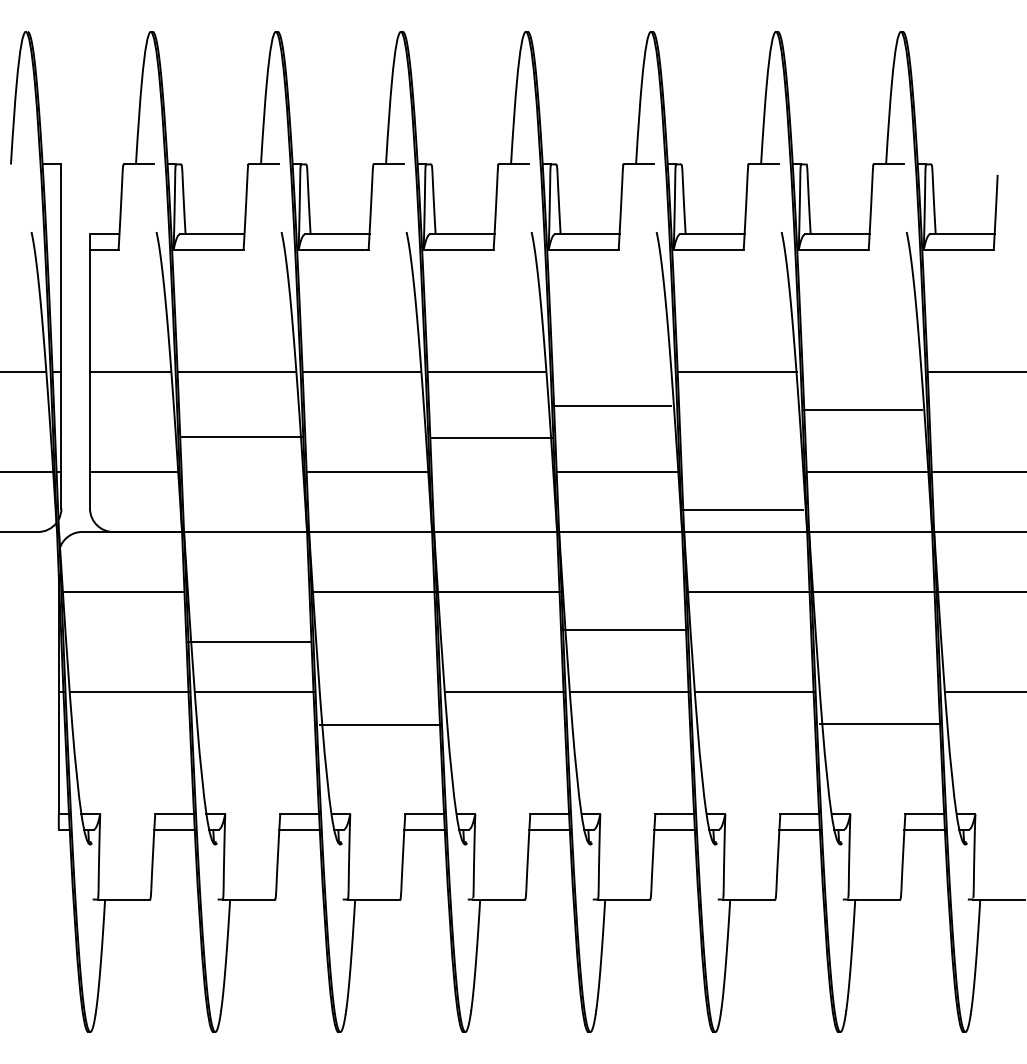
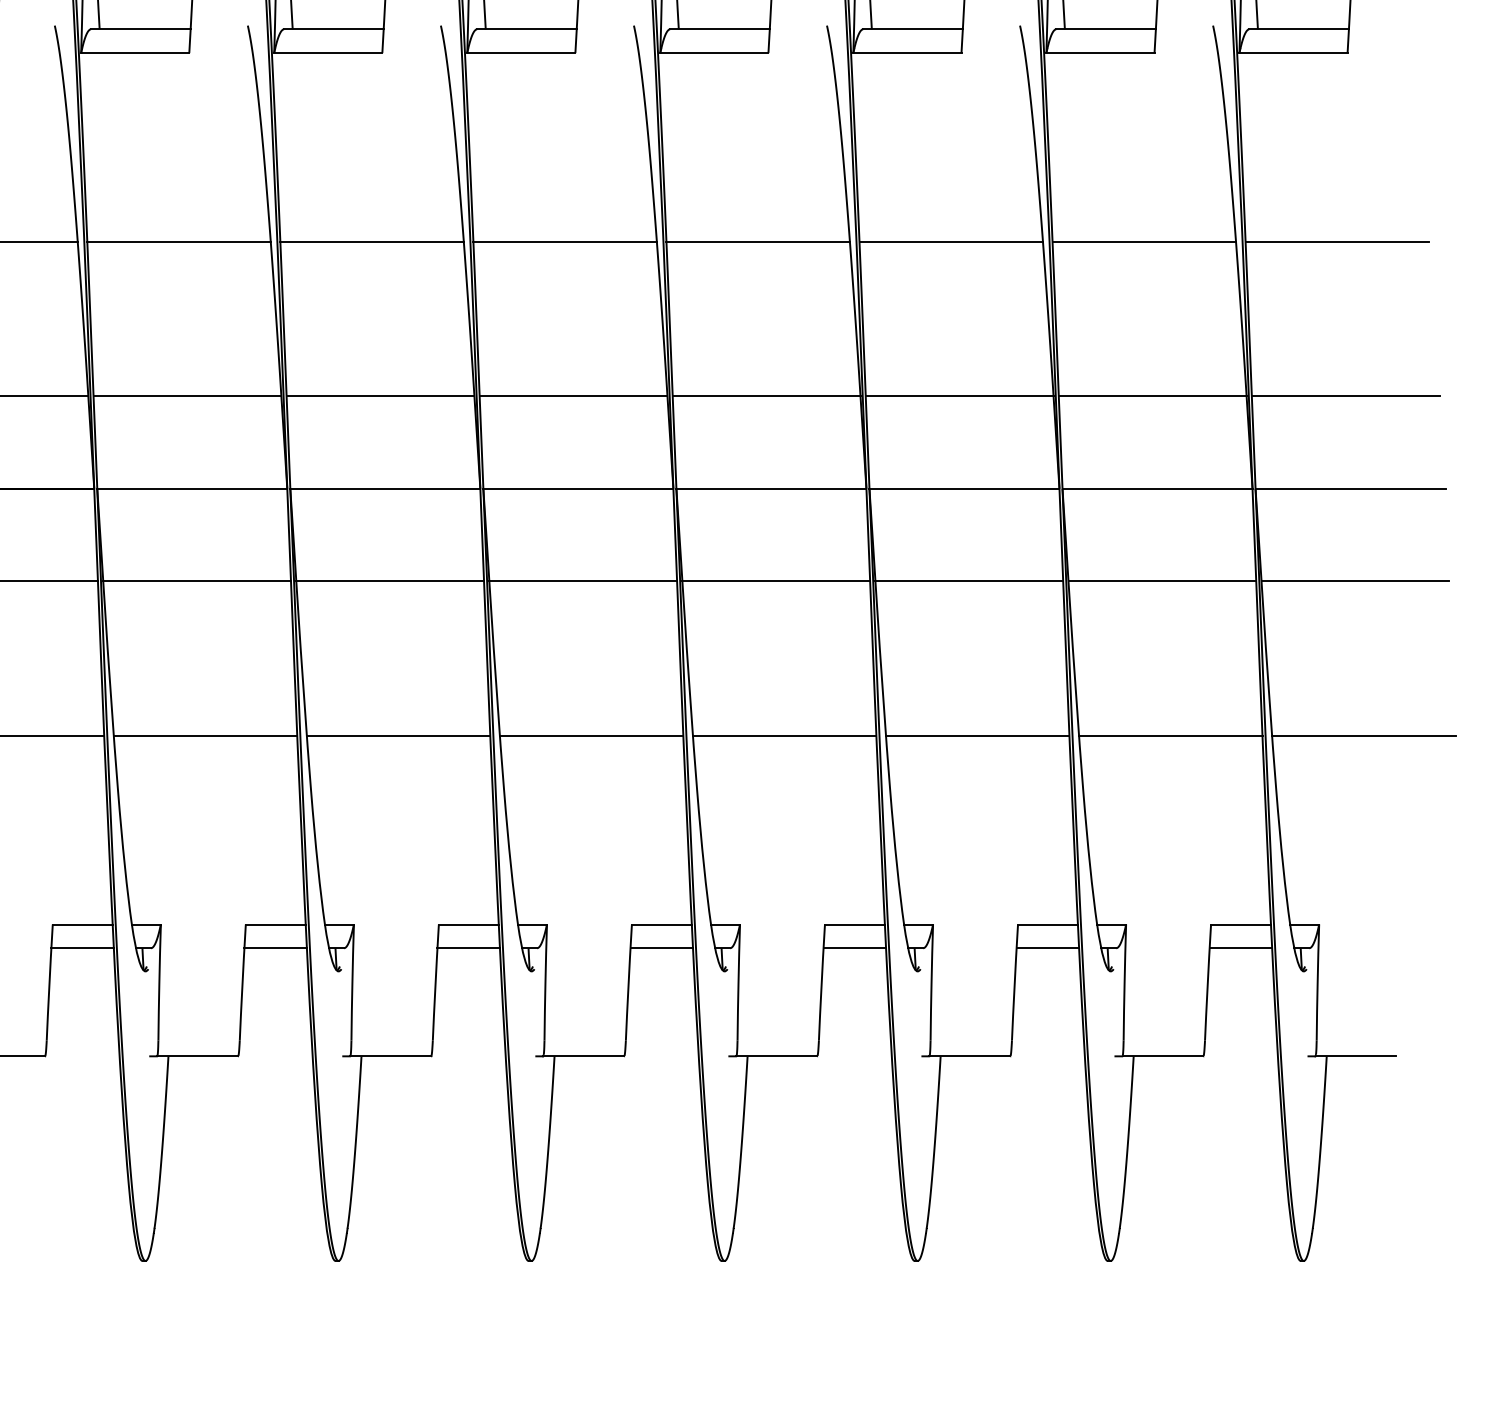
line: (611, 405) -> (757, 240), moved
line: (861, 409) -> (1143, 240), moved
line: (242, 436) -> (187, 395), moved
line: (492, 437) -> (573, 395), moved
line: (742, 509) -> (959, 395), moved
line: (623, 629) -> (775, 580), moved
line: (248, 641) -> (196, 580), moved
line: (878, 724) -> (1169, 736), moved
line: (378, 725) -> (397, 736), moved

